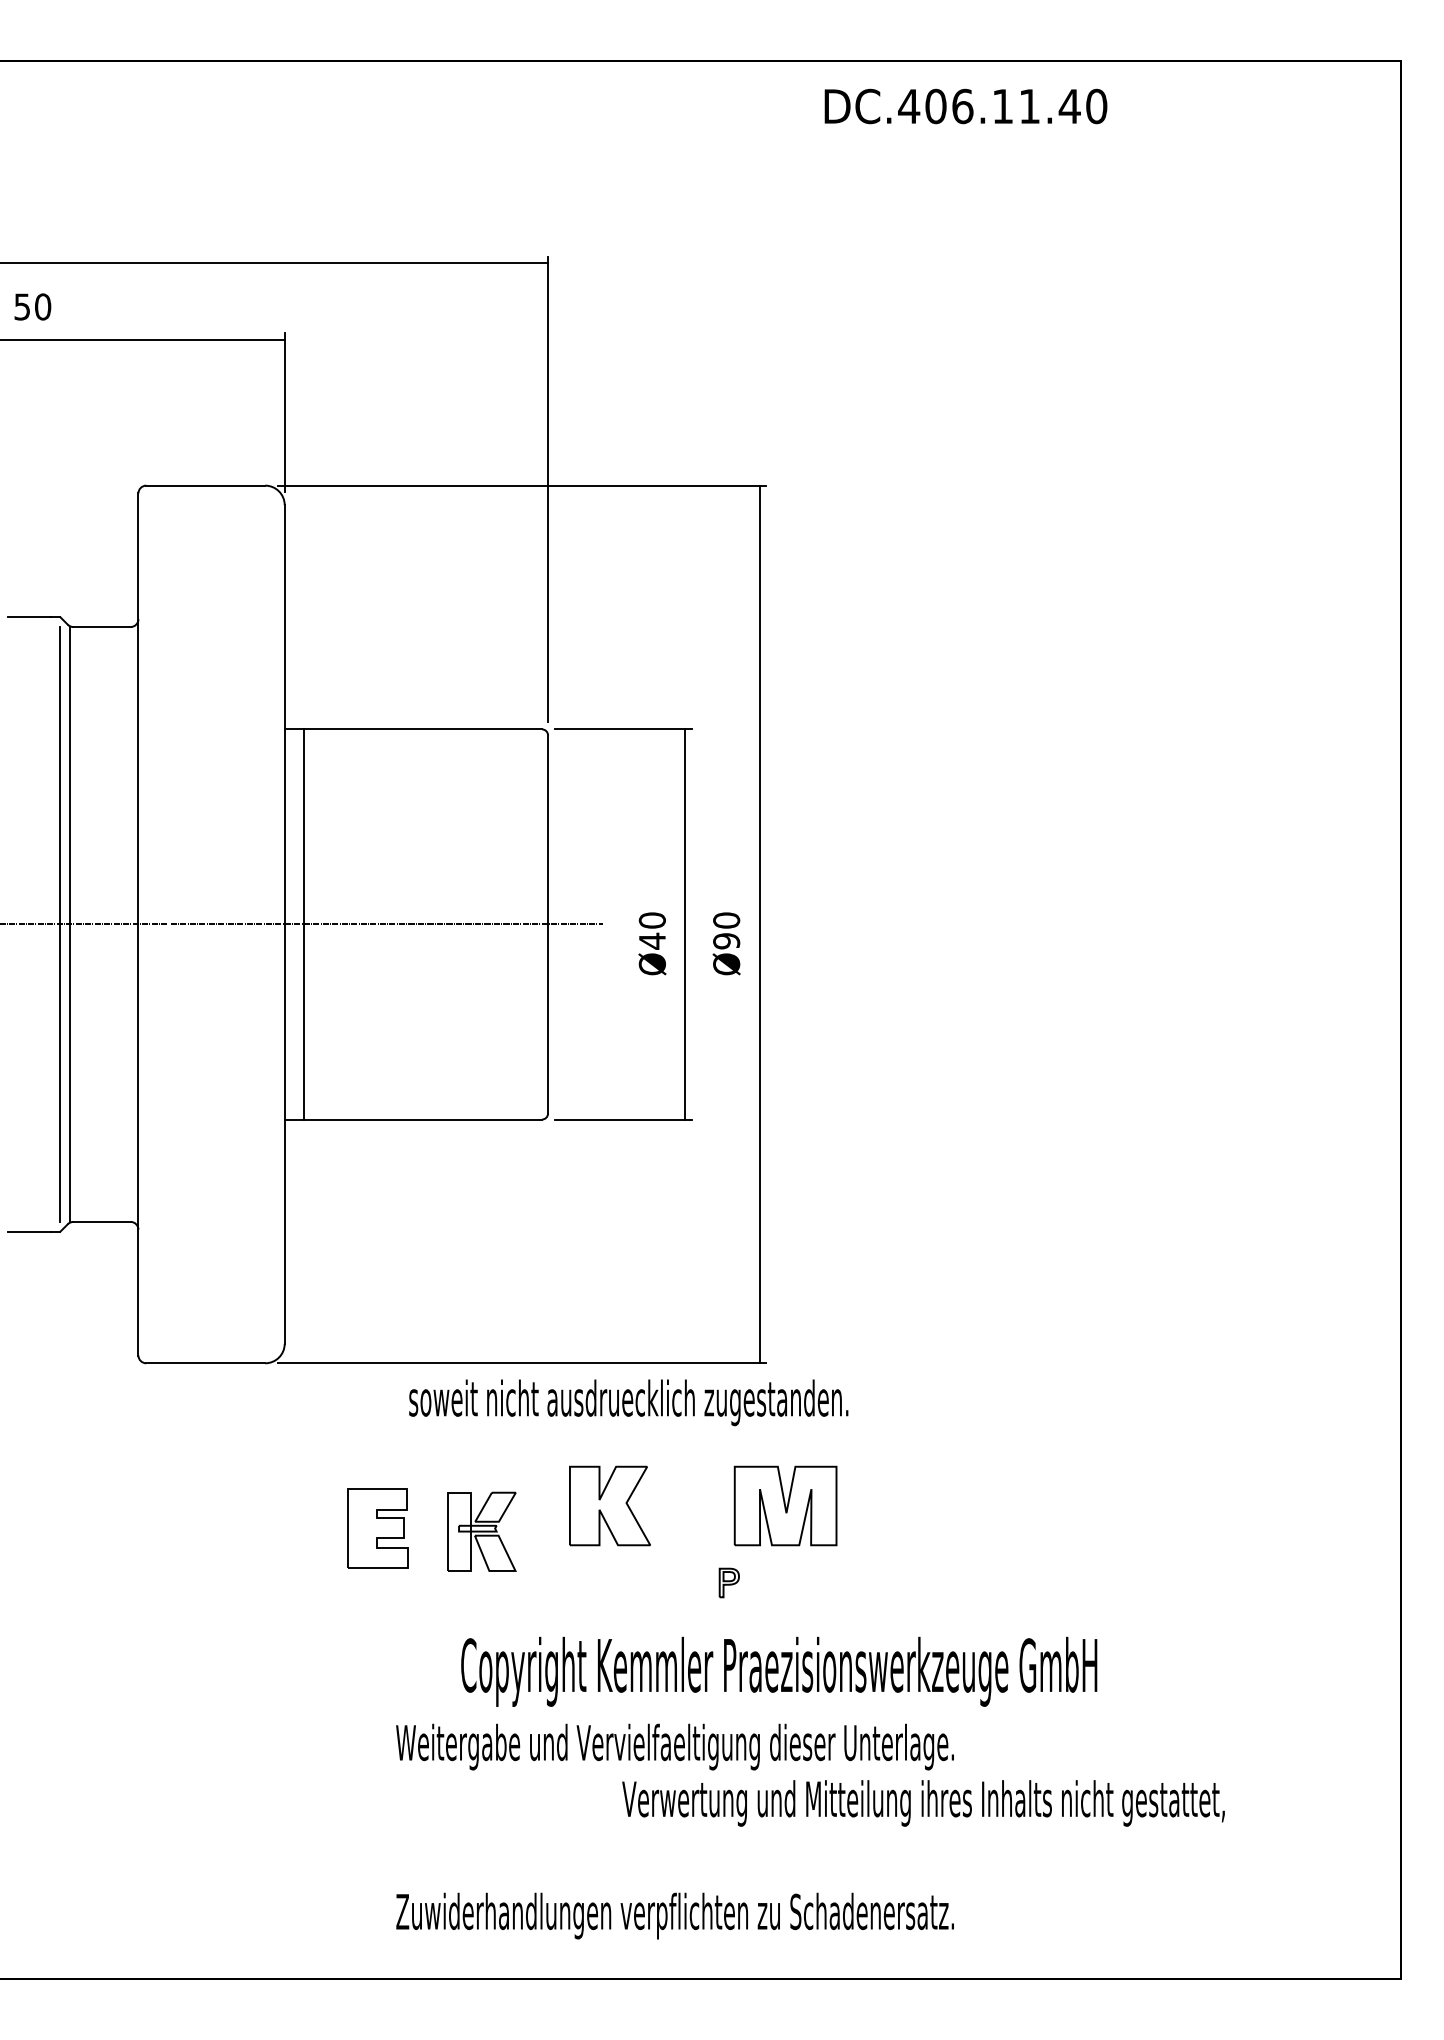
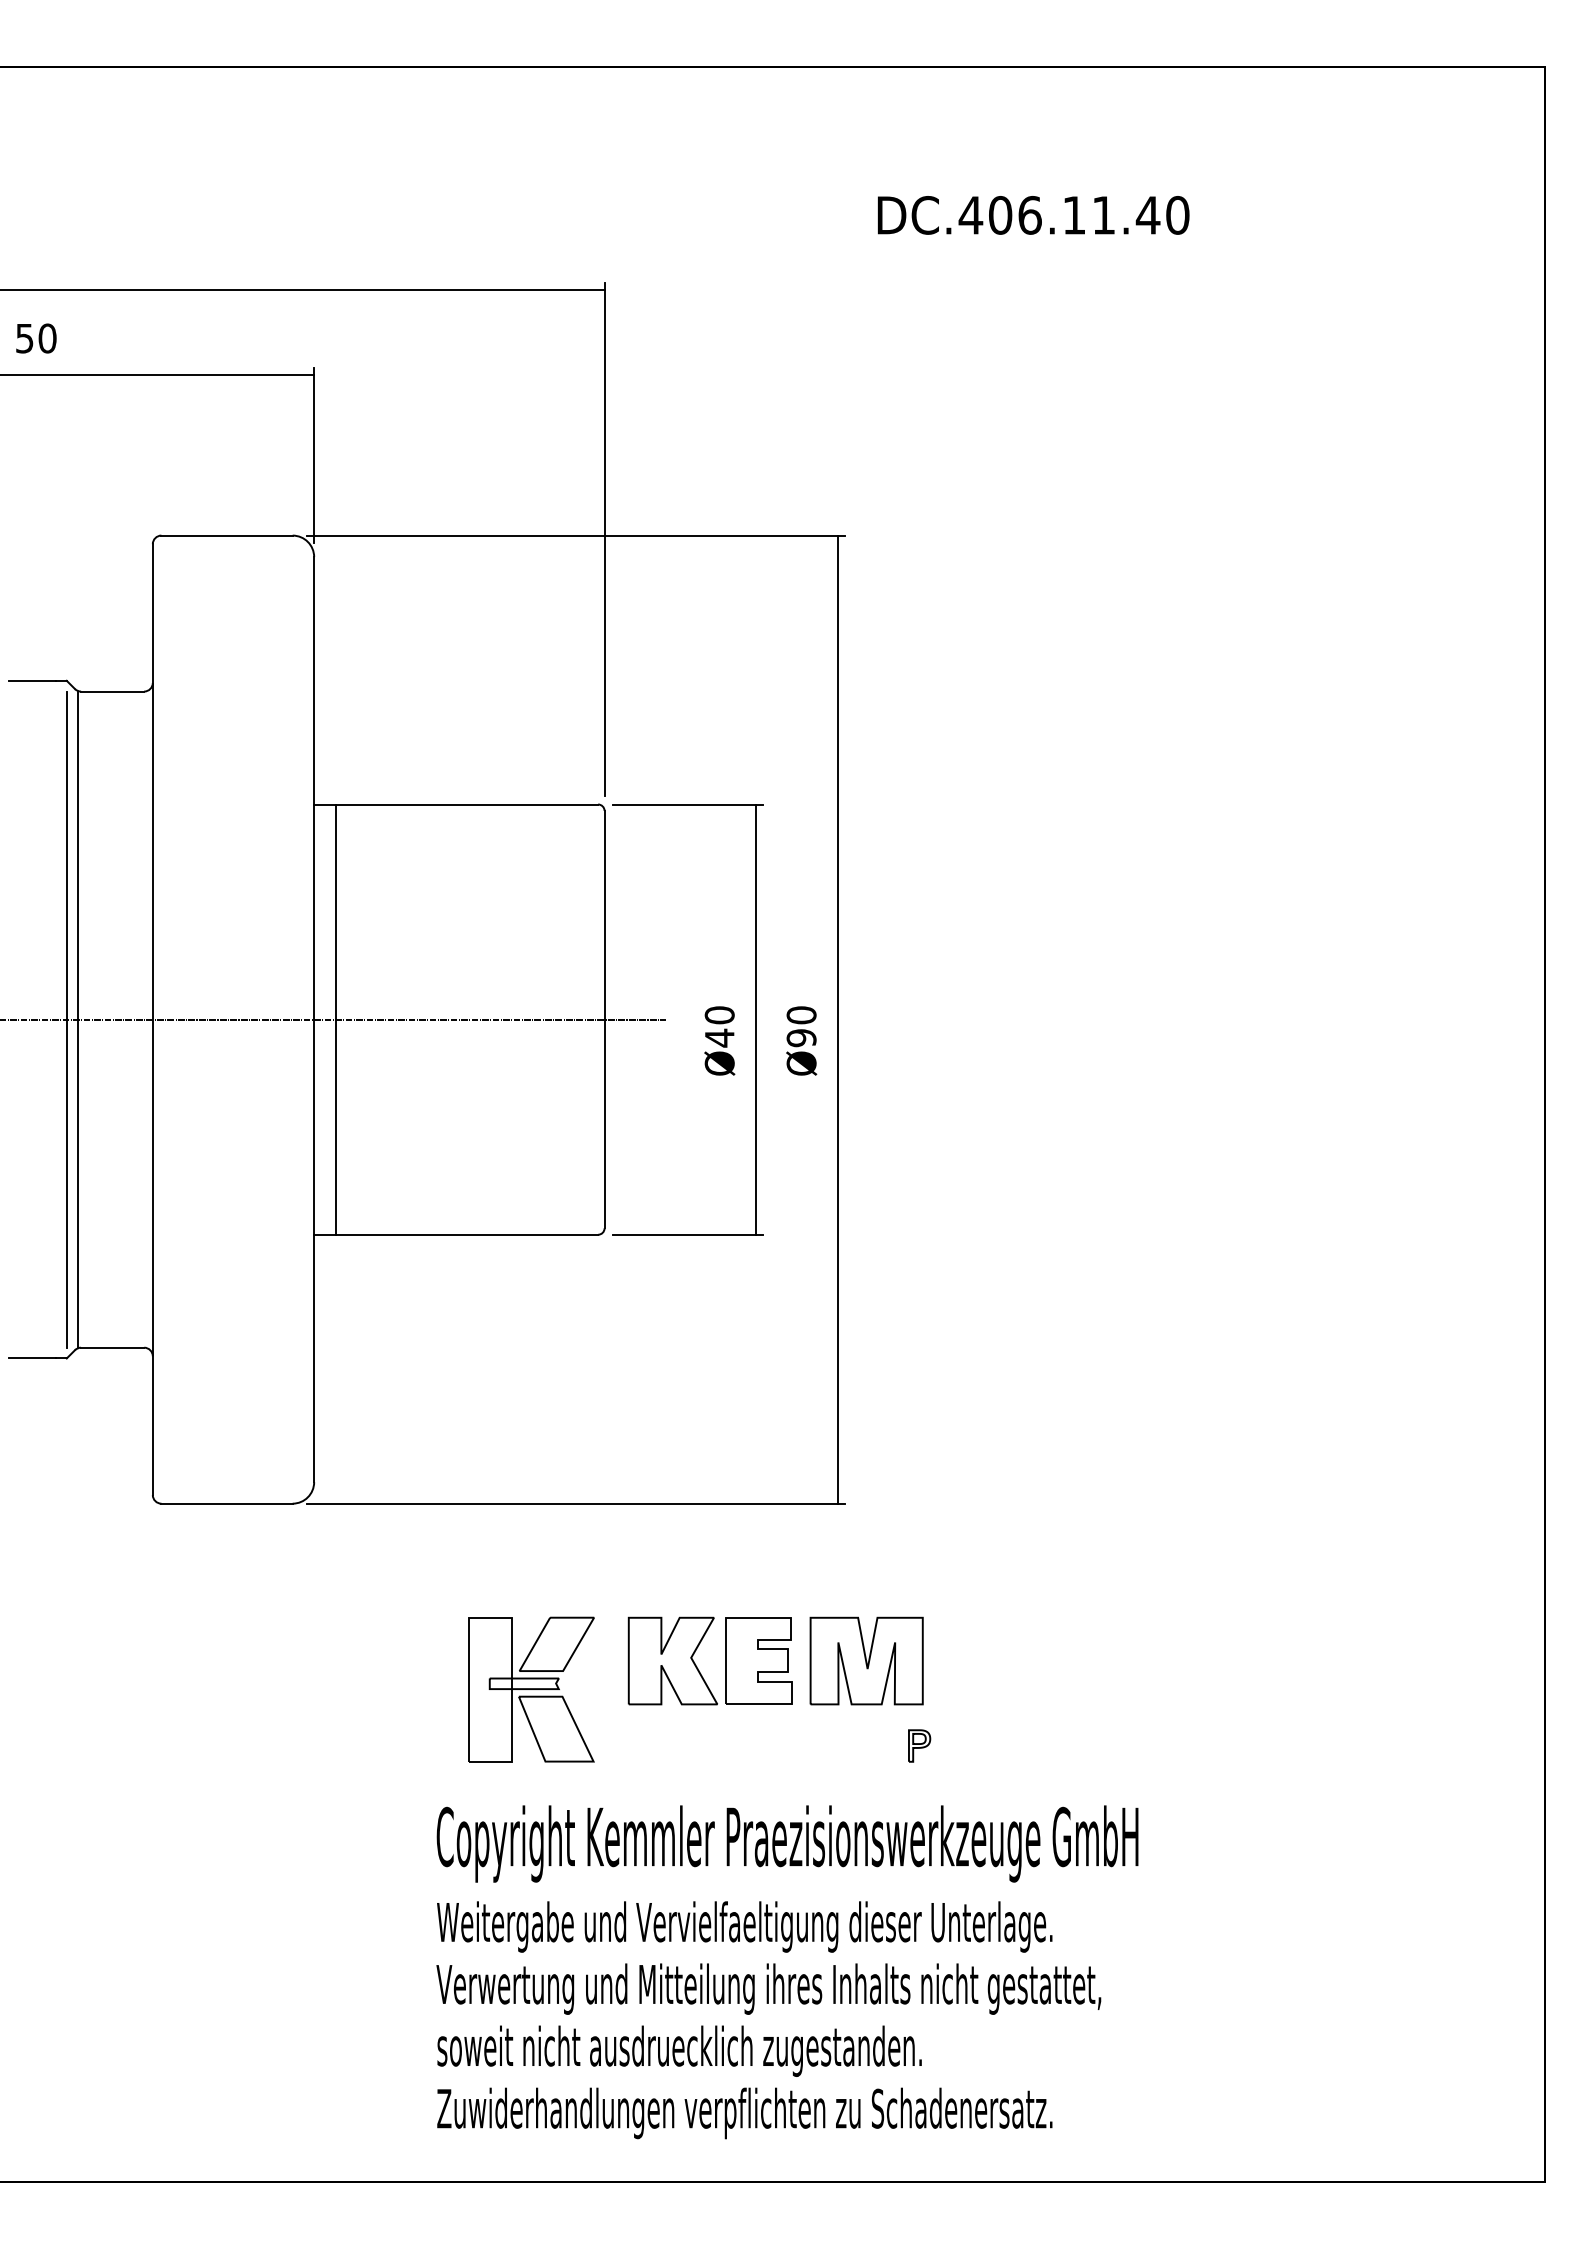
text: (965, 106) -> (1033, 215), moved
text: (628, 1402) -> (679, 2050), moved
part: (377, 1528) -> (758, 1660), moved
part: (481, 1531) -> (531, 1689), size x1.67
part: (729, 1582) -> (919, 1745), moved
text: (779, 1671) -> (787, 1843), moved
text: (923, 1802) -> (768, 1988), moved

